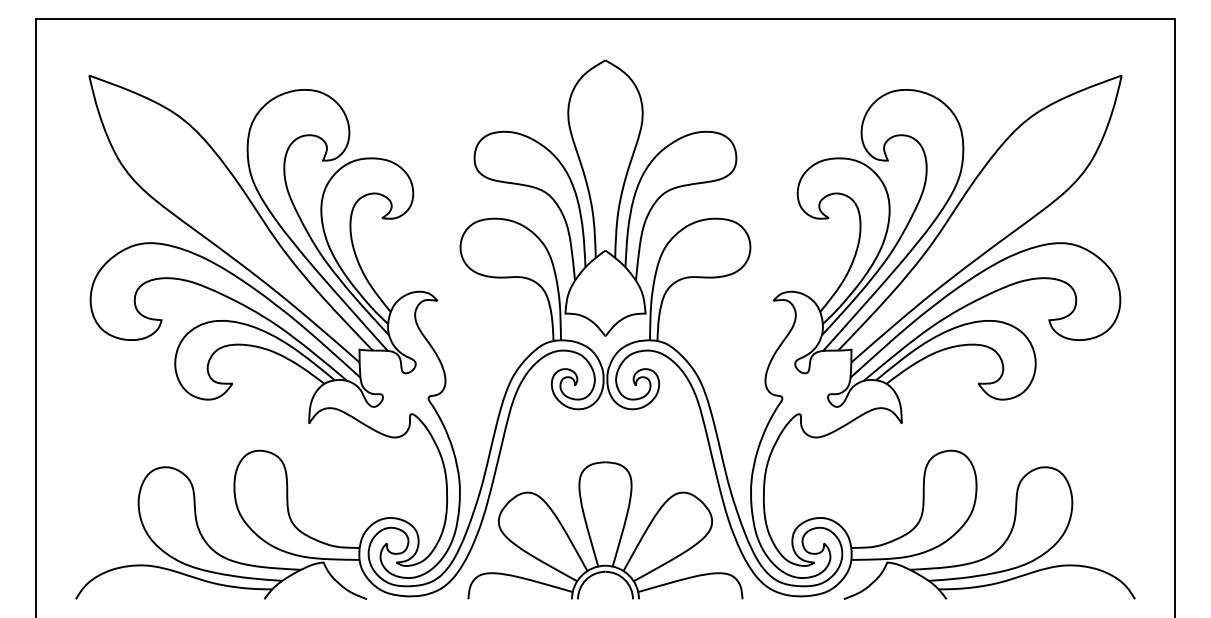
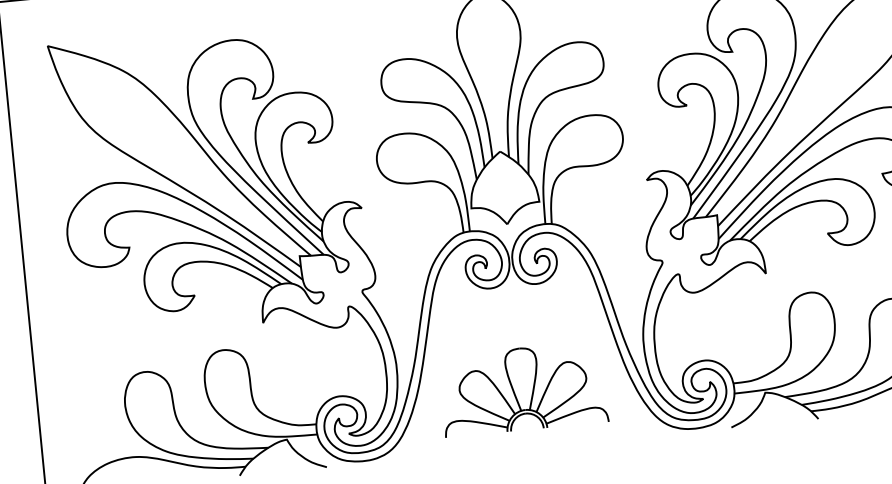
part: (605, 530) -> (523, 389), size x0.7

